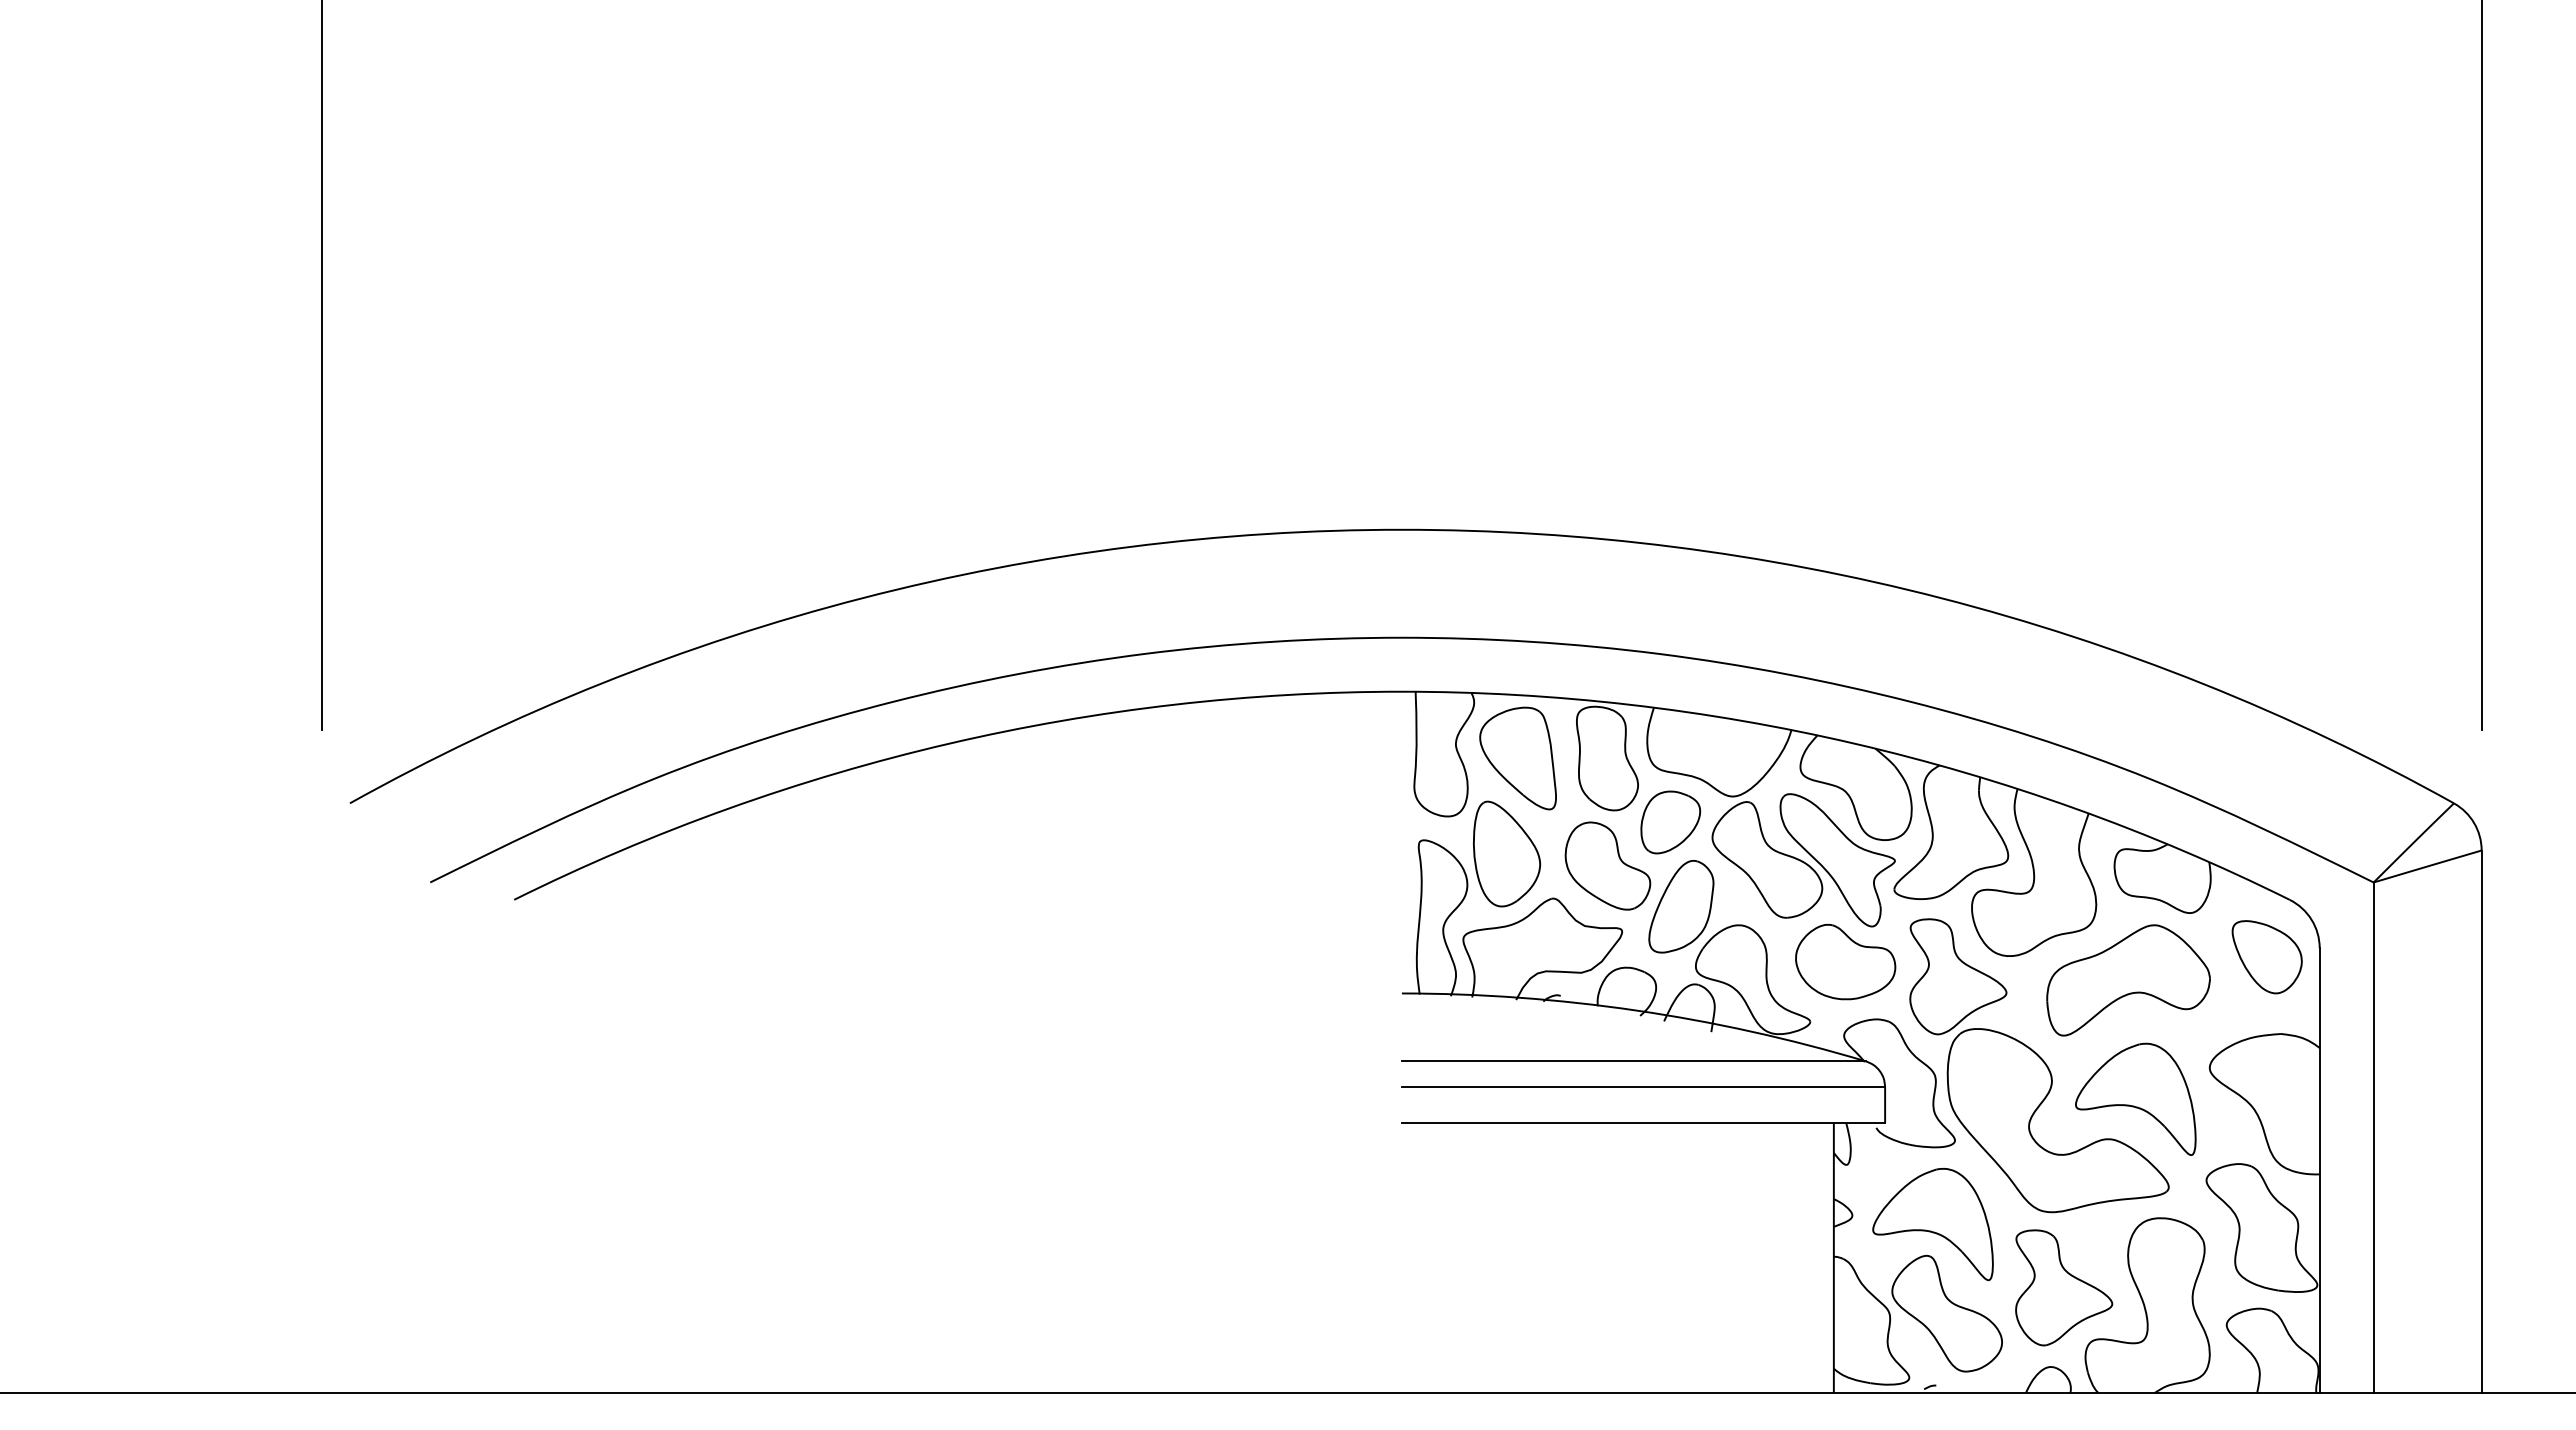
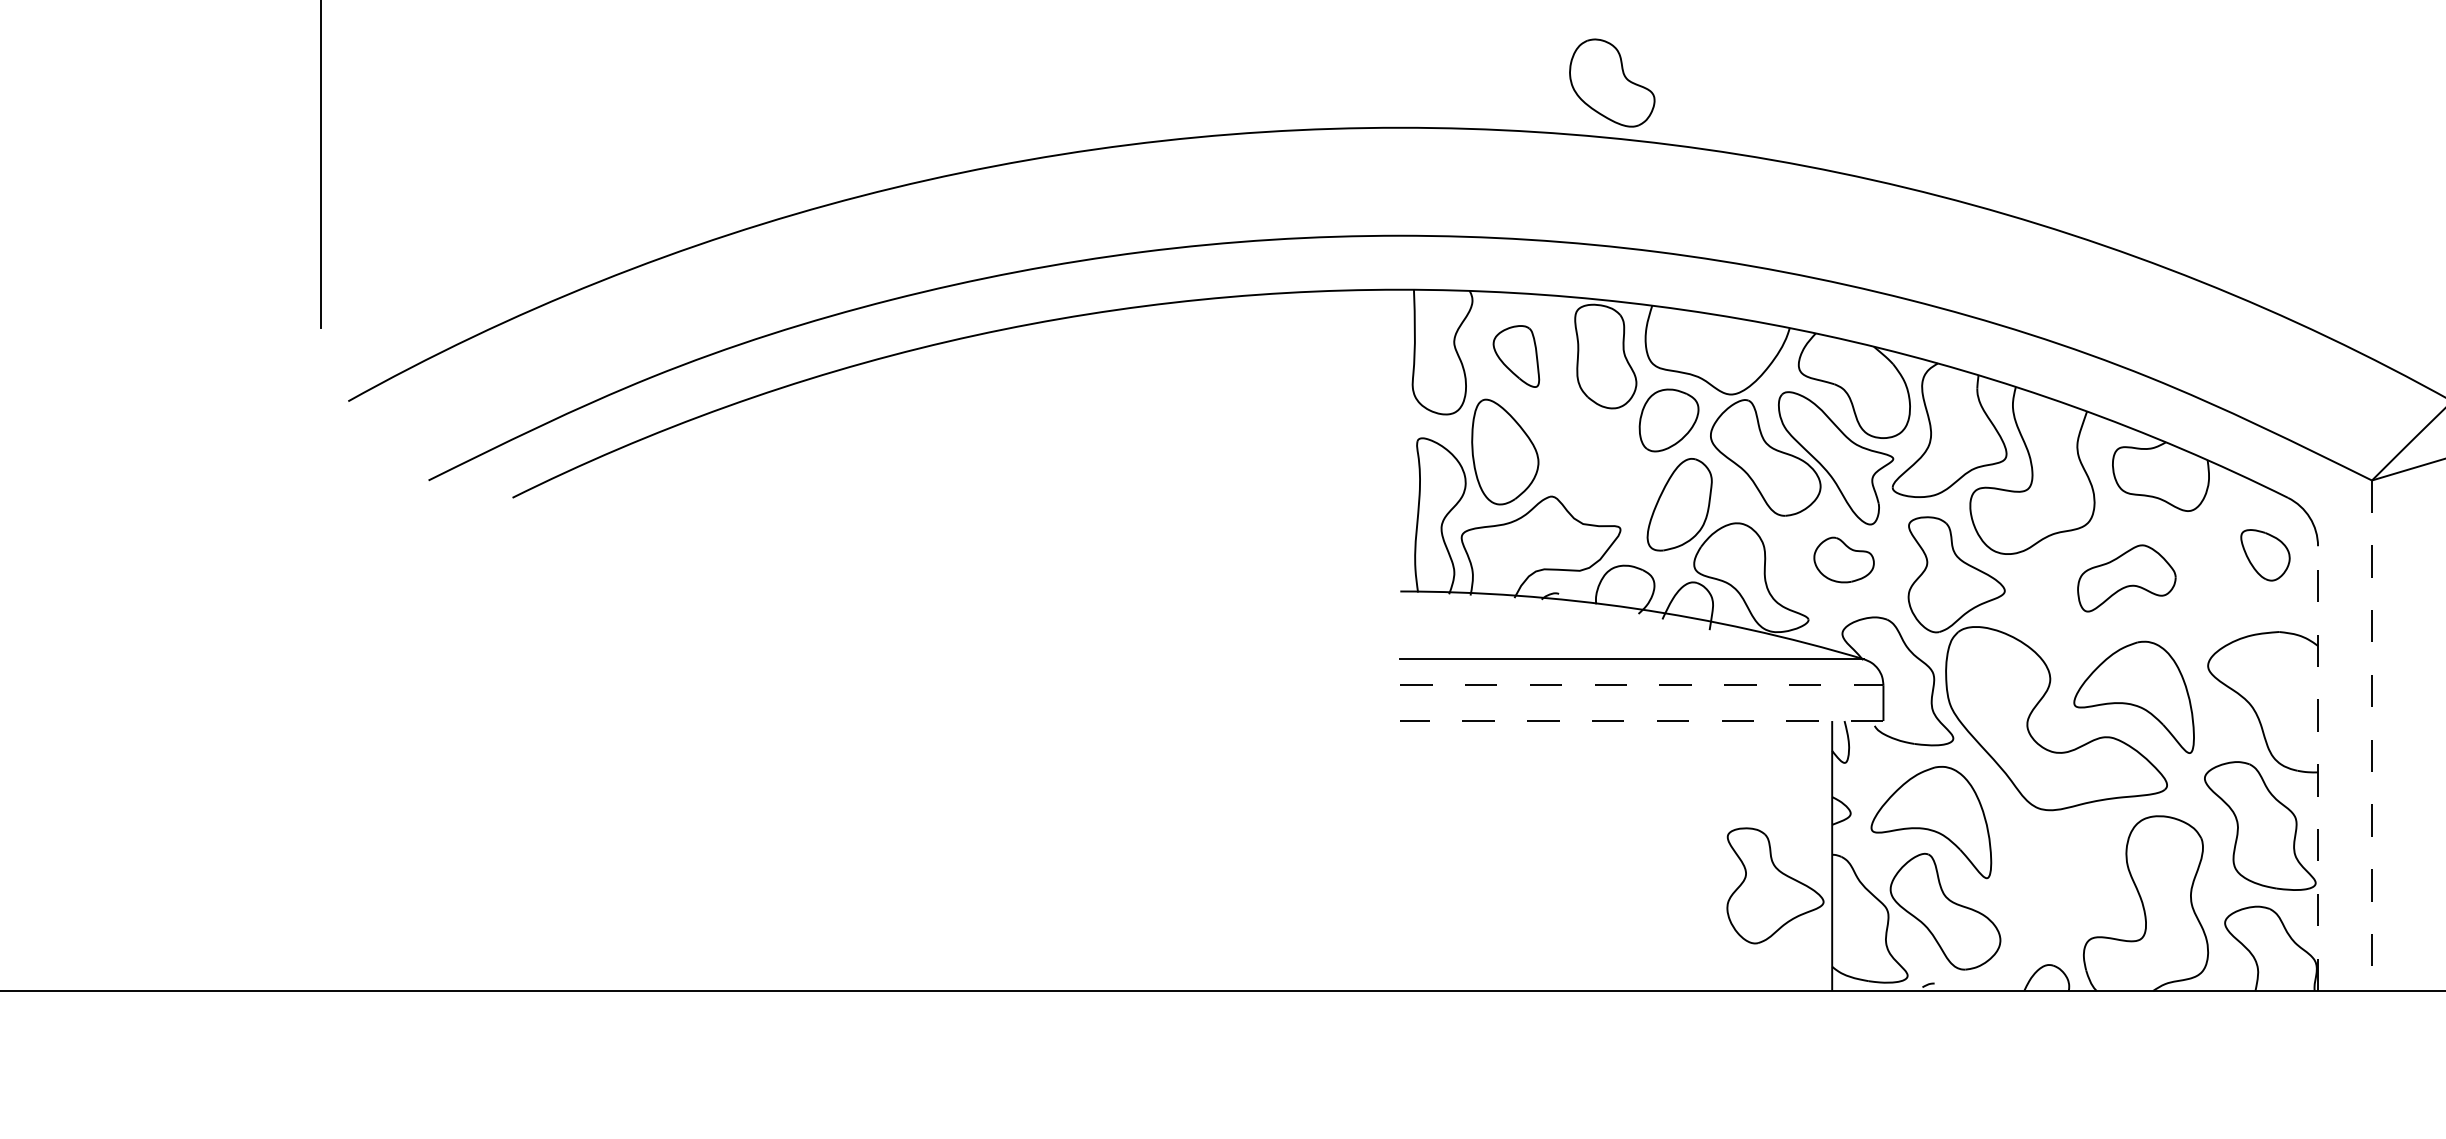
part: (1517, 758) -> (1515, 356), size x0.6
part: (1607, 865) -> (1611, 82), moved
part: (2266, 957) -> (2264, 555), size x0.7
part: (1845, 961) -> (1843, 559), size x0.6
part: (2128, 980) -> (2126, 578), size x0.6
line: (1643, 1087) -> (1641, 685), solid -> dashed
line: (1643, 1123) -> (1641, 721), solid -> dashed
line: (2373, 1138) -> (2371, 736), solid -> dashed
line: (2319, 1170) -> (2317, 768), solid -> dashed
part: (2064, 1287) -> (1775, 885), moved

